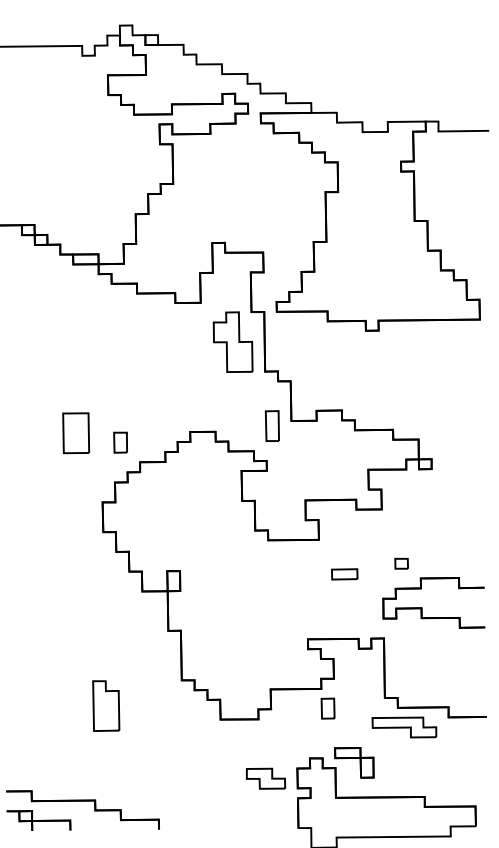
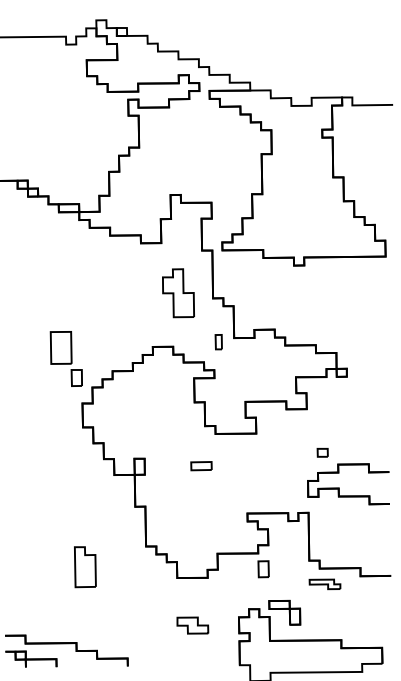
part: (232, 341) -> (177, 292), moved
part: (271, 425) -> (218, 341), size x0.6
part: (120, 442) -> (76, 377), moved
part: (344, 574) -> (201, 466), moved
part: (404, 727) -> (325, 584), size x0.6
part: (266, 778) -> (193, 625), moved

